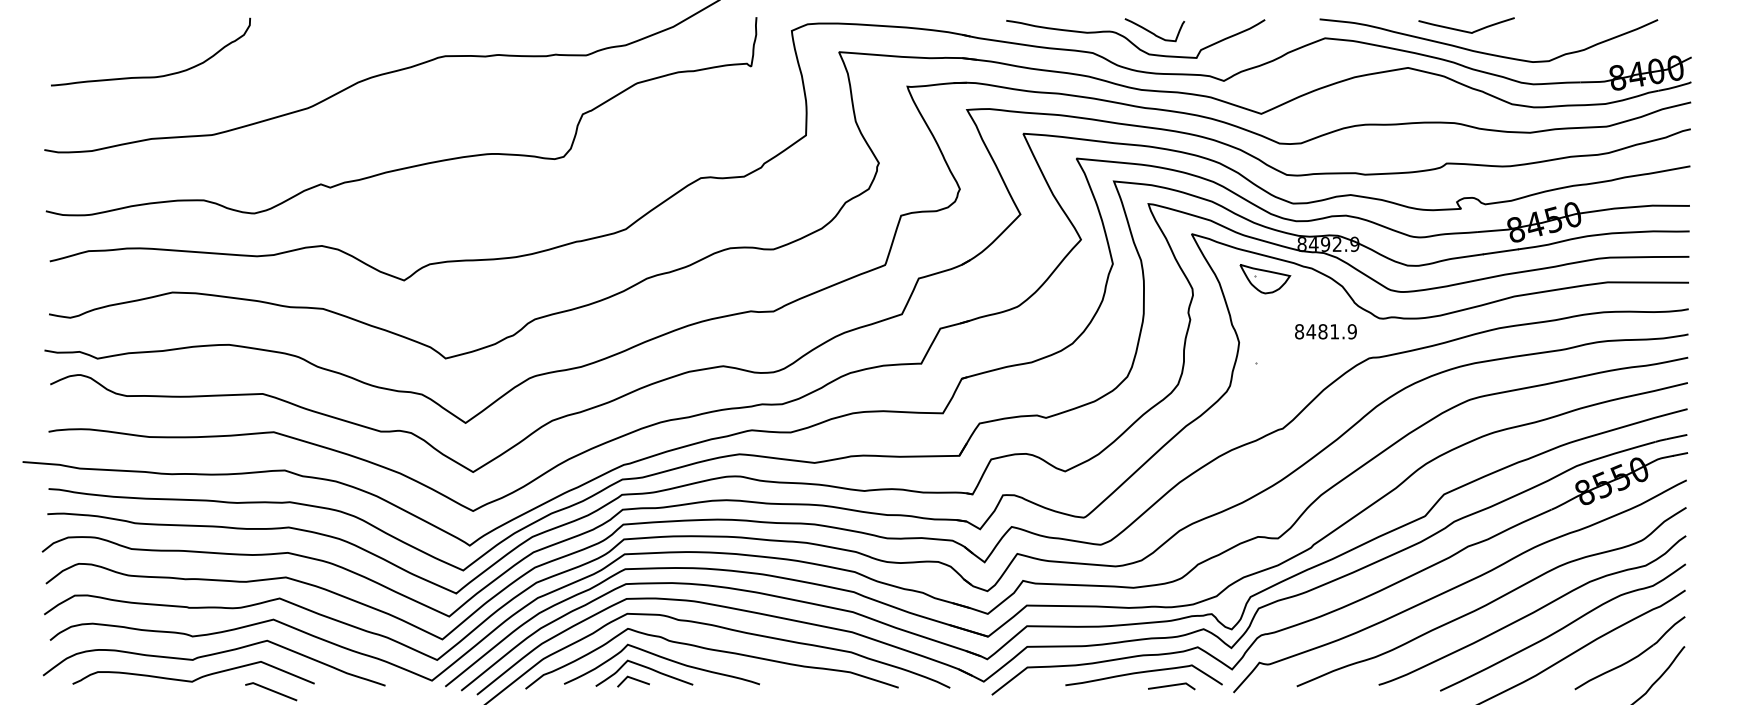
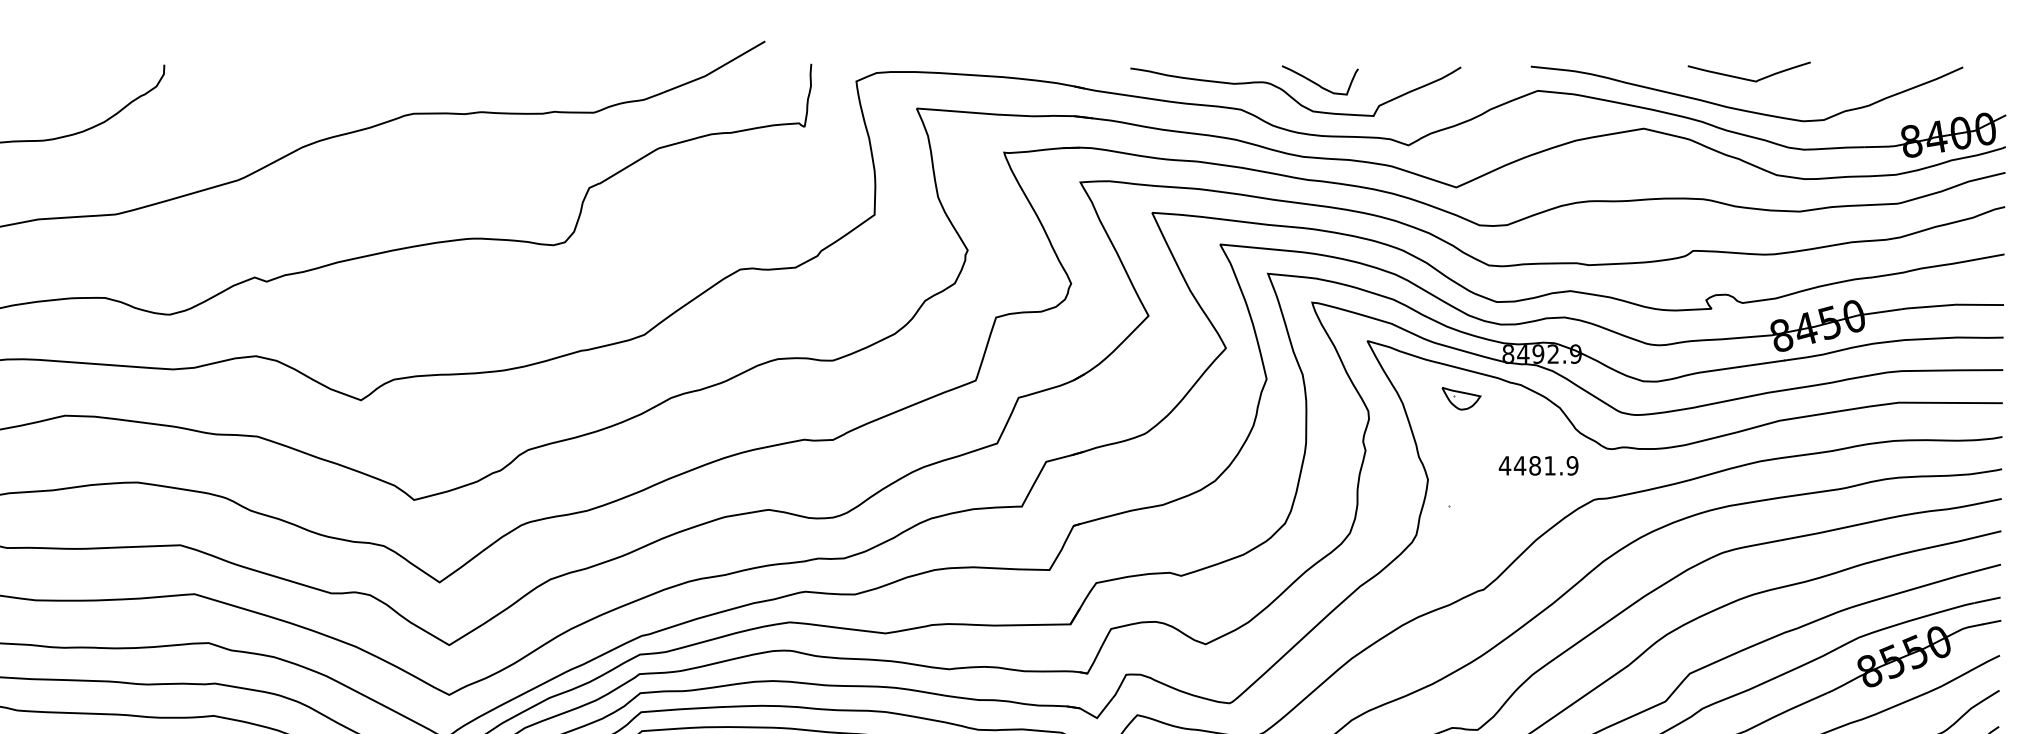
curve: (1465, 30) -> (1747, 78), moved
part: (1265, 279) -> (1461, 399), size x0.6
text: (1299, 331) -> (1505, 465), 8481.9 -> 4481.9

